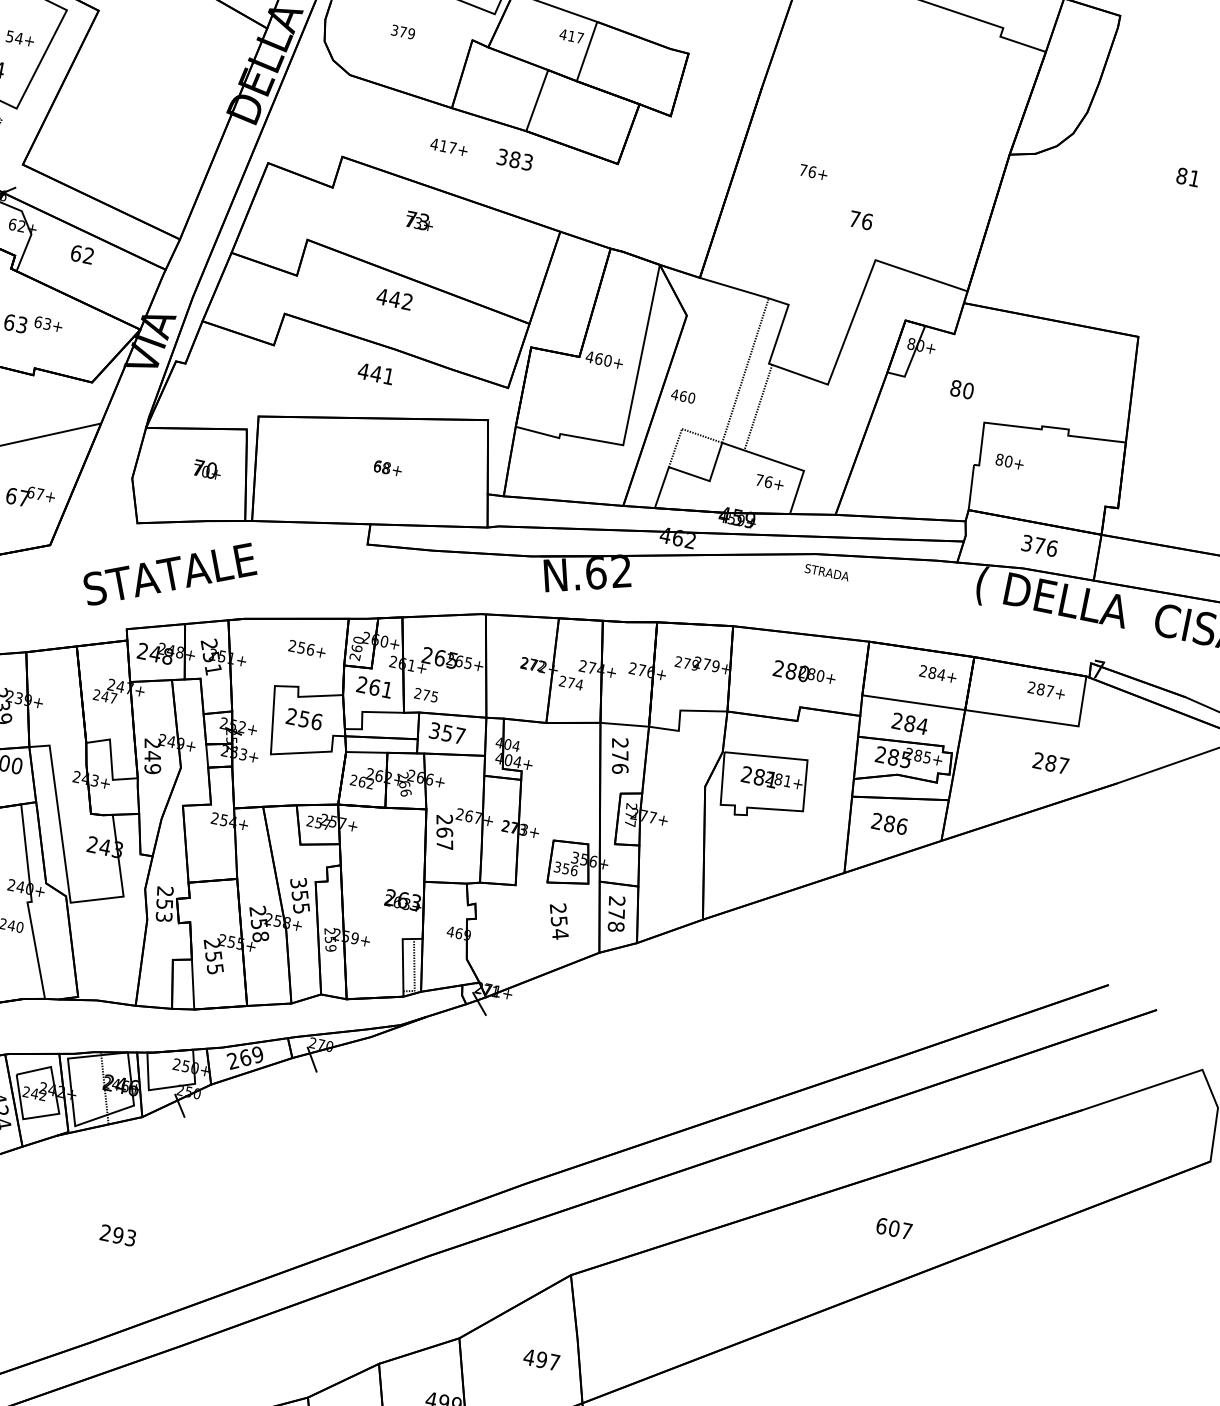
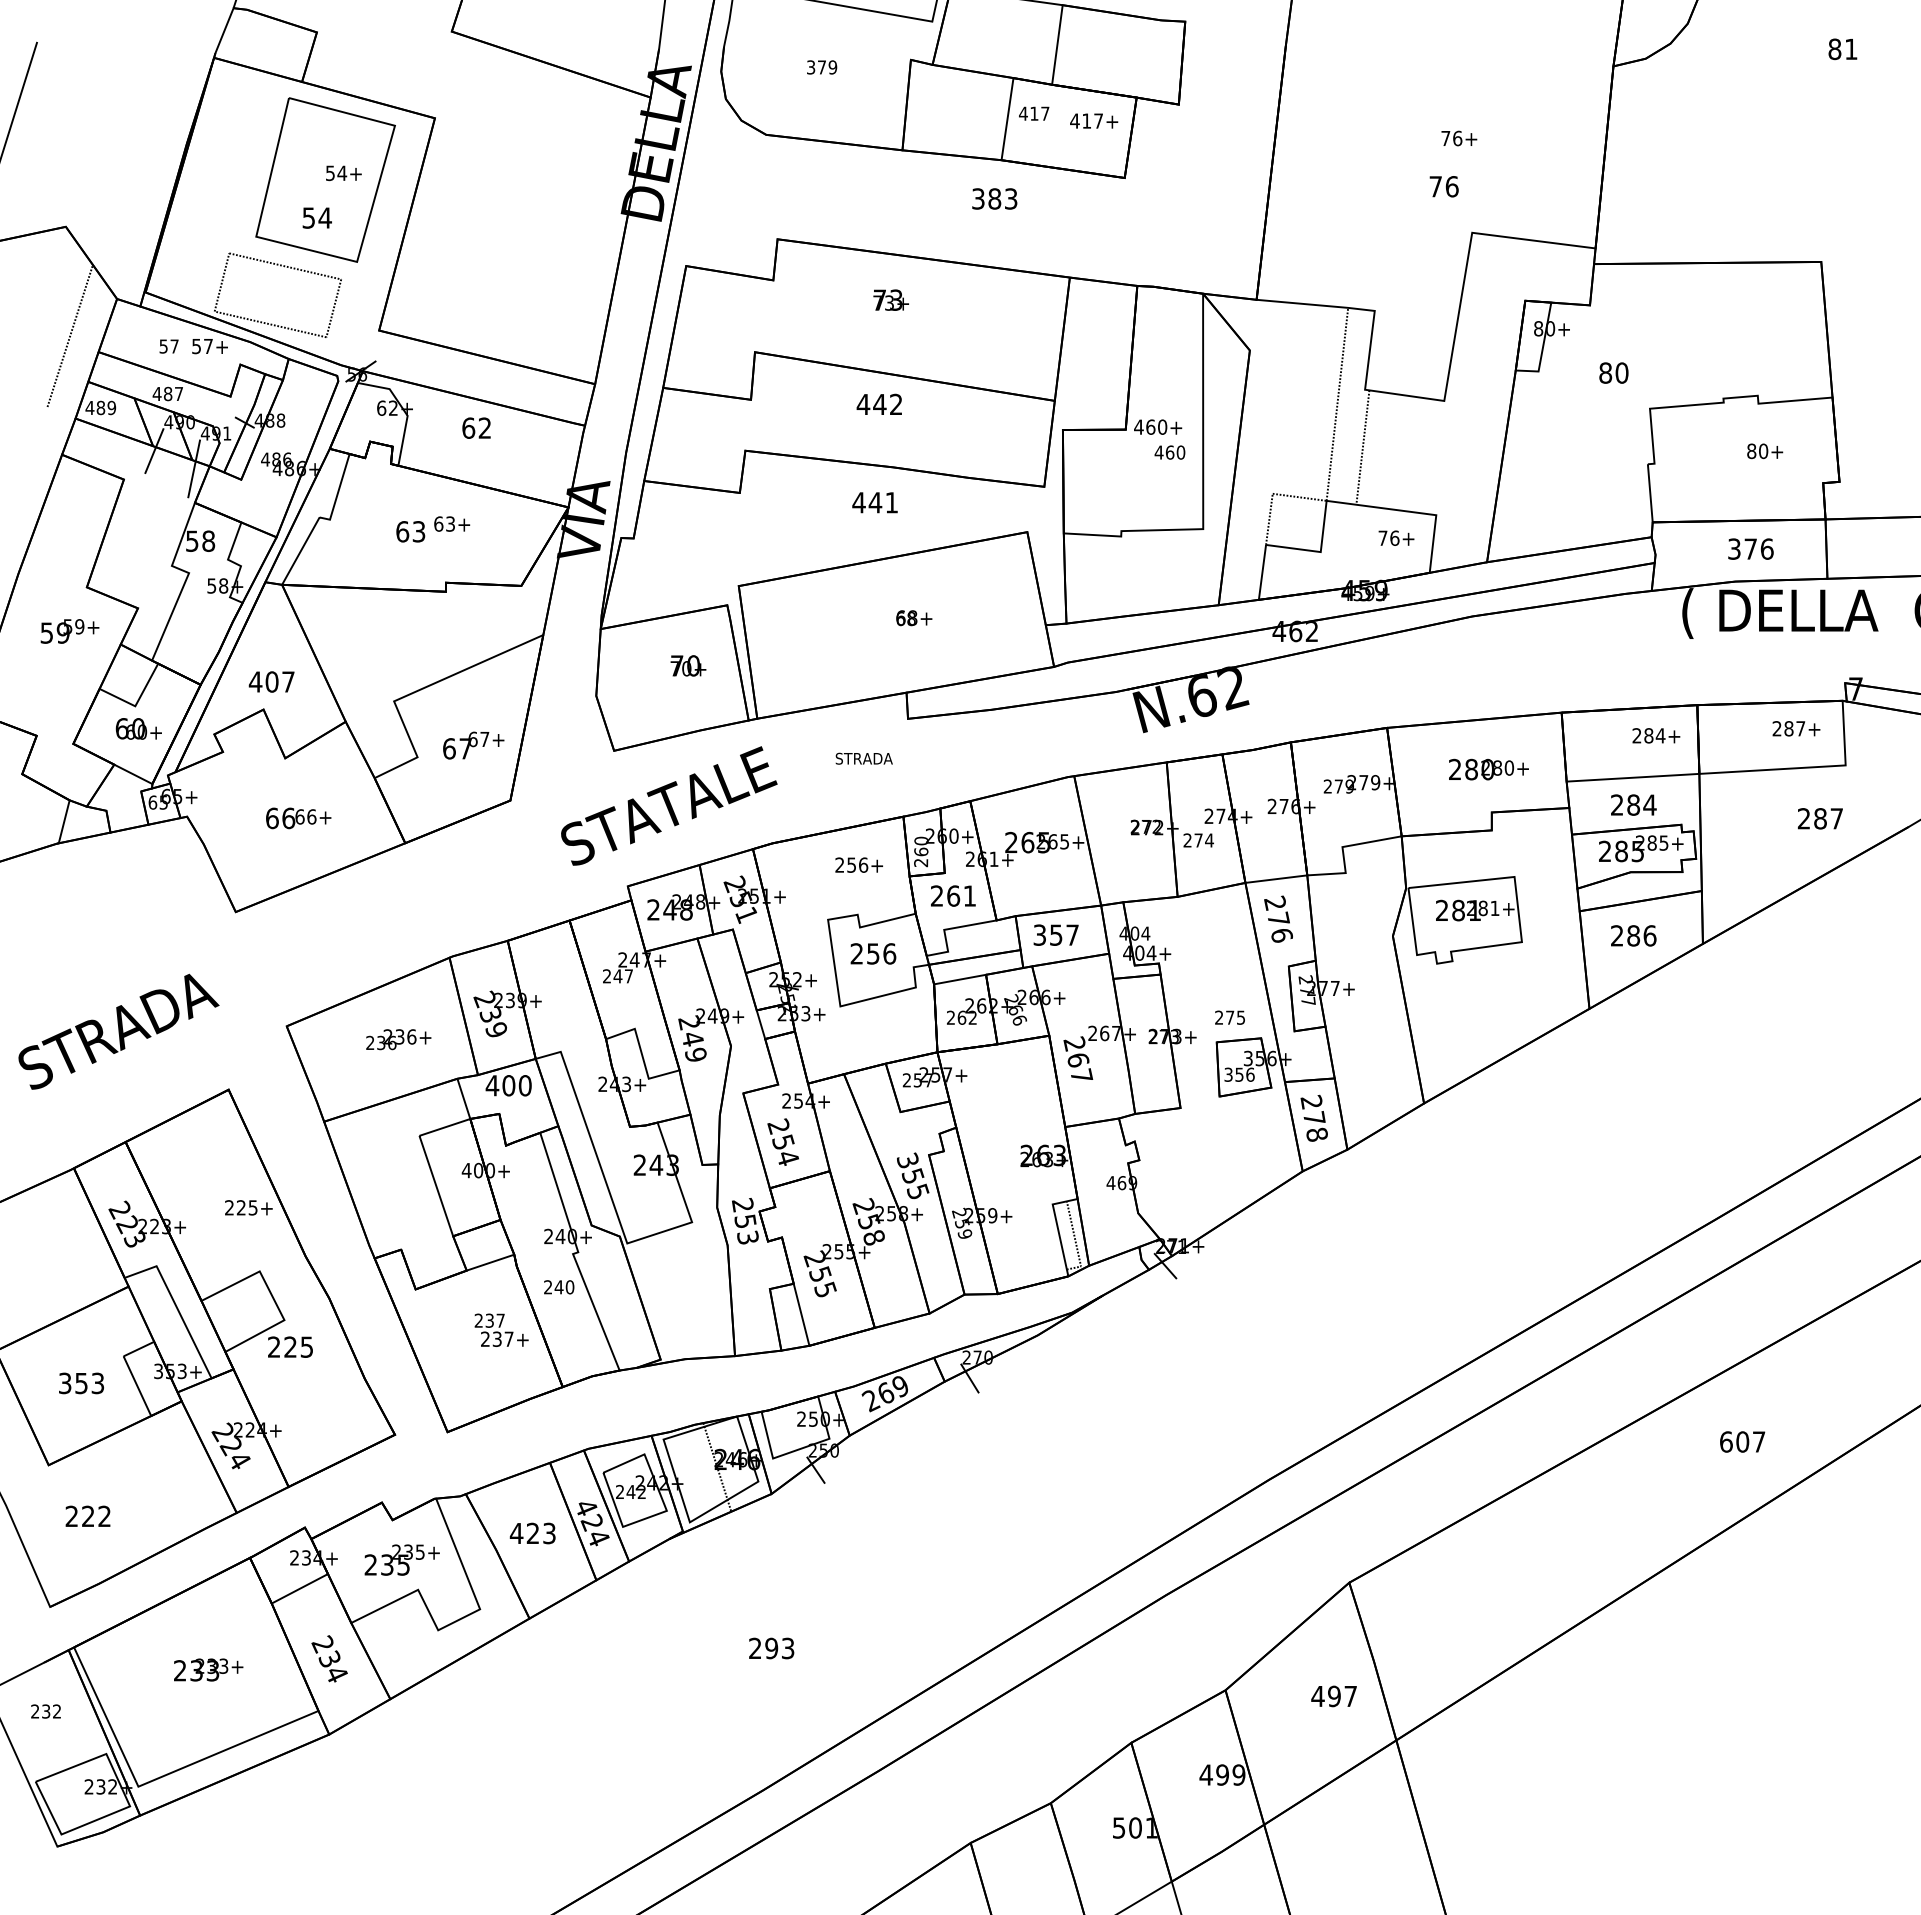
text: (571, 36) -> (1034, 113), moved
text: (449, 146) -> (1094, 120), moved
text: (813, 172) -> (1459, 138), moved
text: (682, 396) -> (1169, 452), moved
text: (1010, 462) -> (1765, 451), moved
text: (826, 572) -> (863, 758), moved
text: (425, 694) -> (1229, 1017), moved
text: (558, 920) -> (782, 1141), moved

